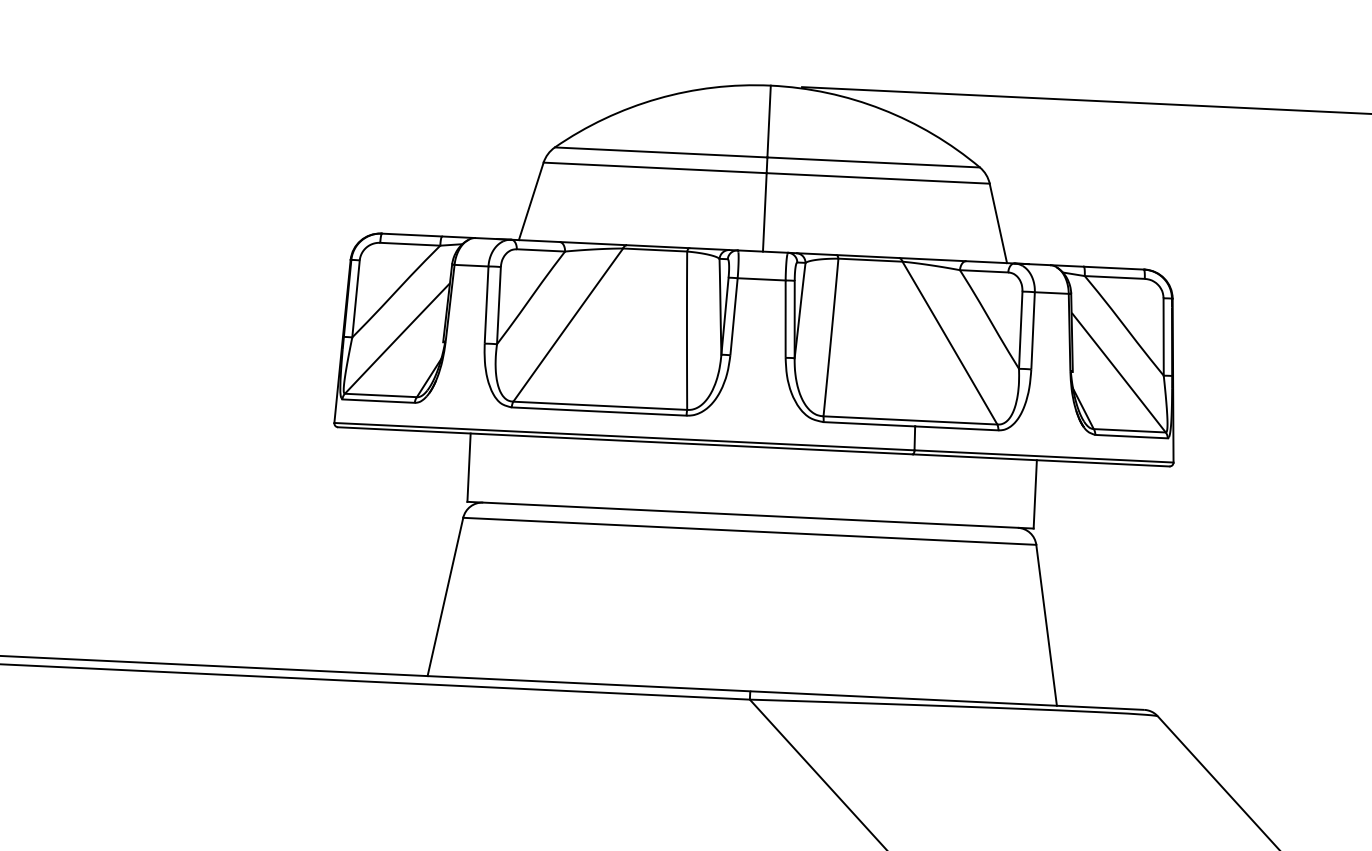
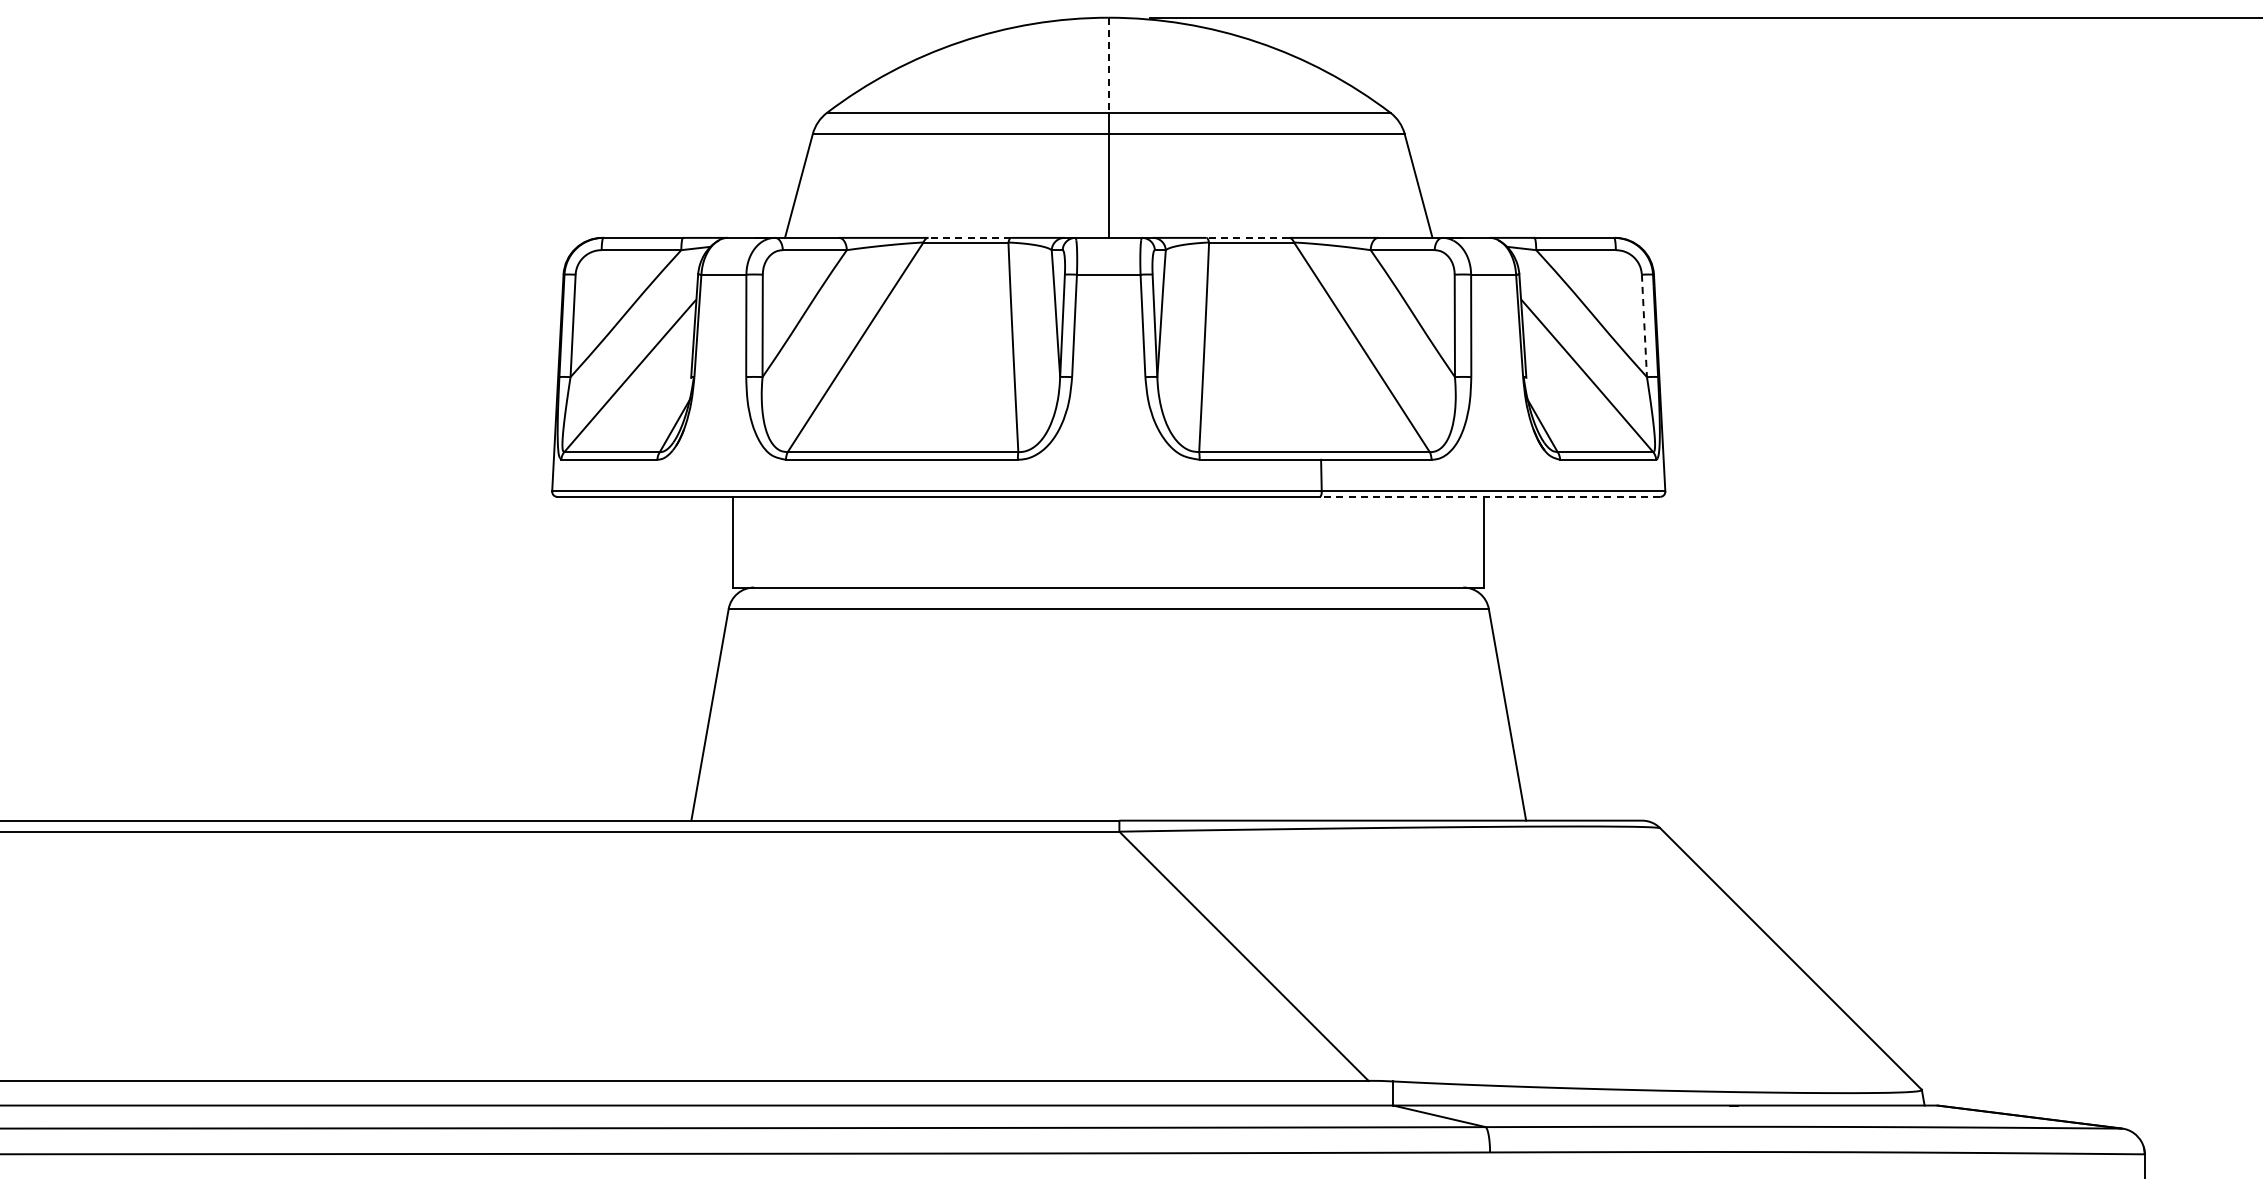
line: (768, 121) -> (1108, 65), solid -> dashed
line: (658, 246) -> (969, 237), solid -> dashed
line: (867, 256) -> (1247, 237), solid -> dashed
line: (1163, 337) -> (1644, 326), solid -> dashed
line: (1040, 460) -> (1489, 496), solid -> dashed

